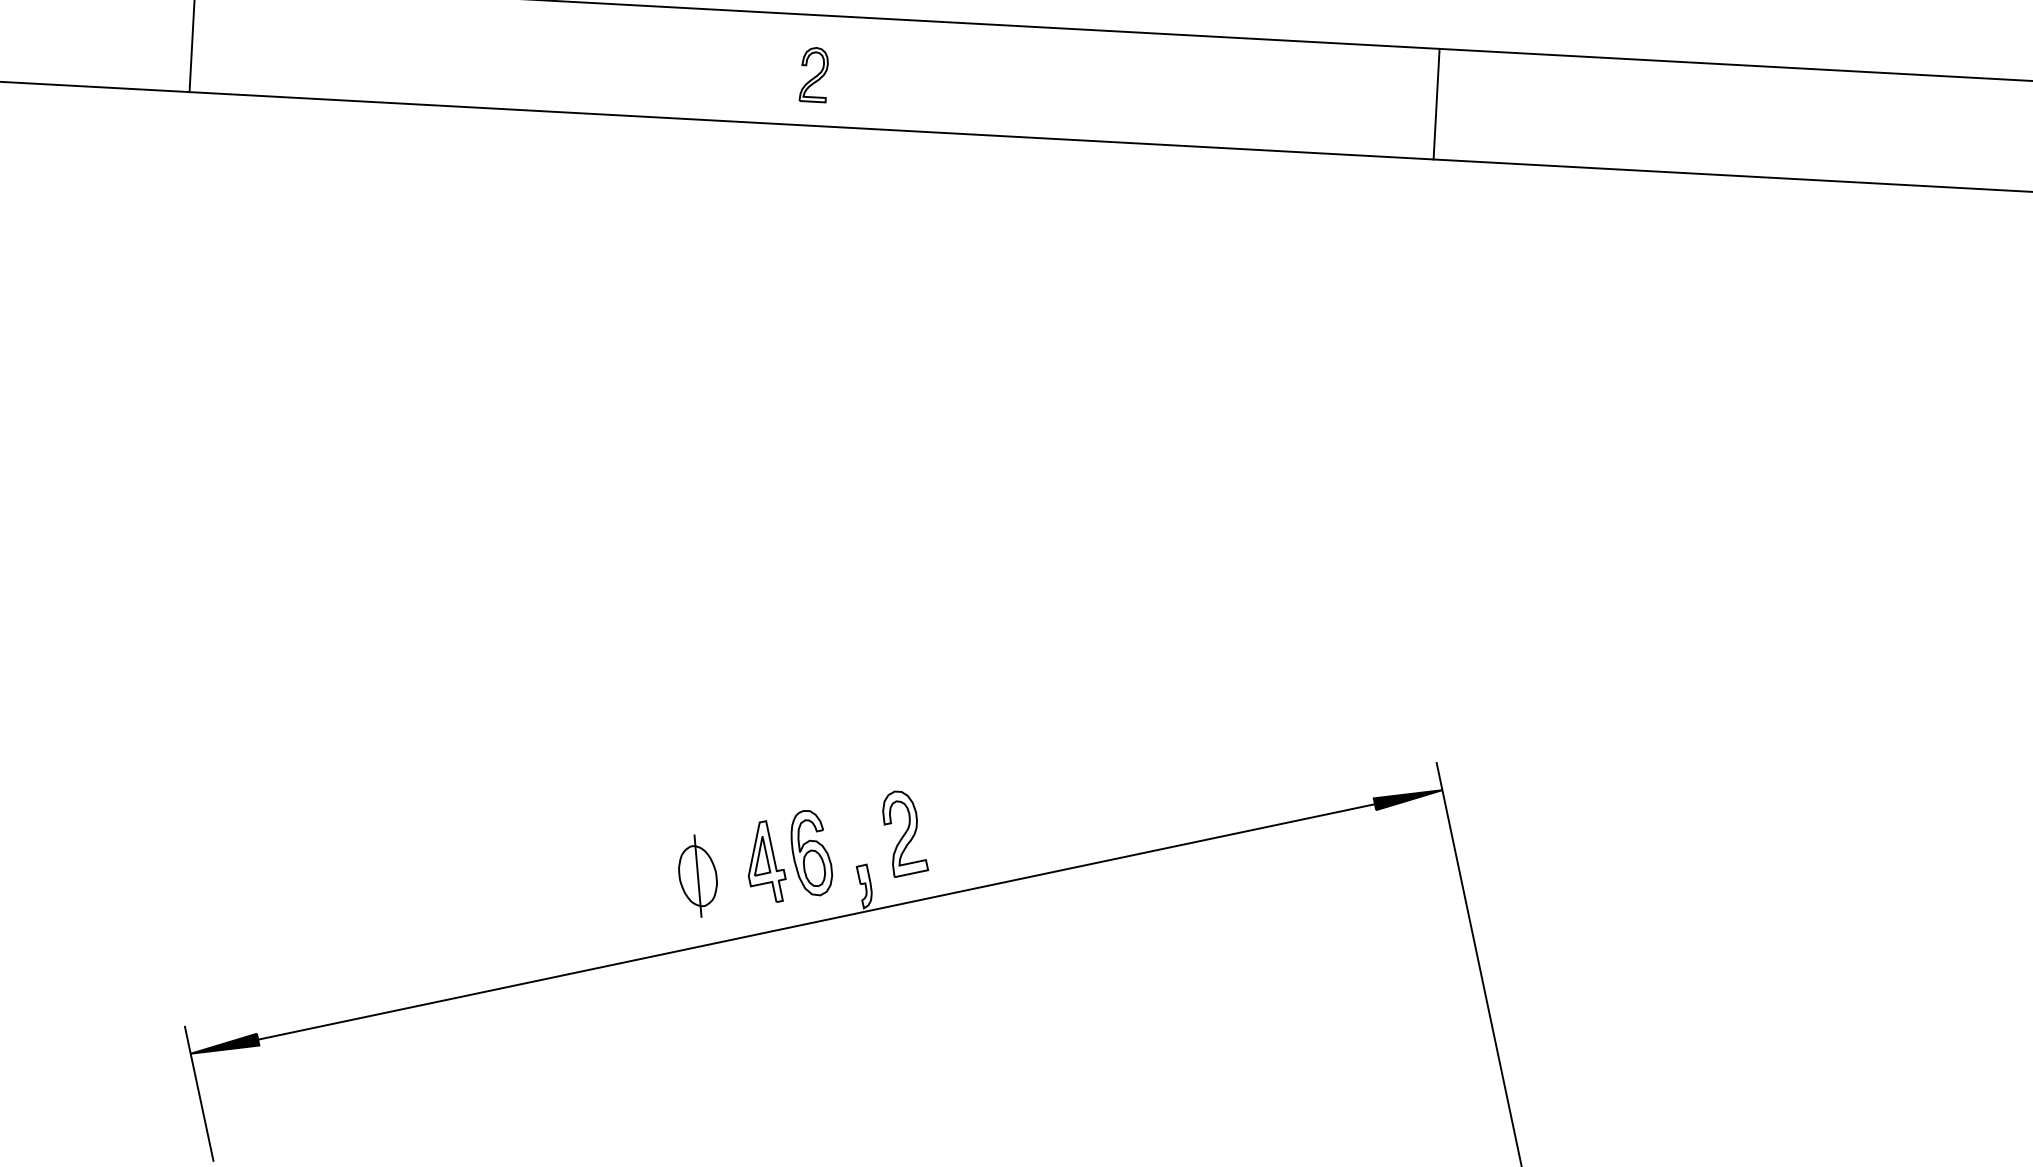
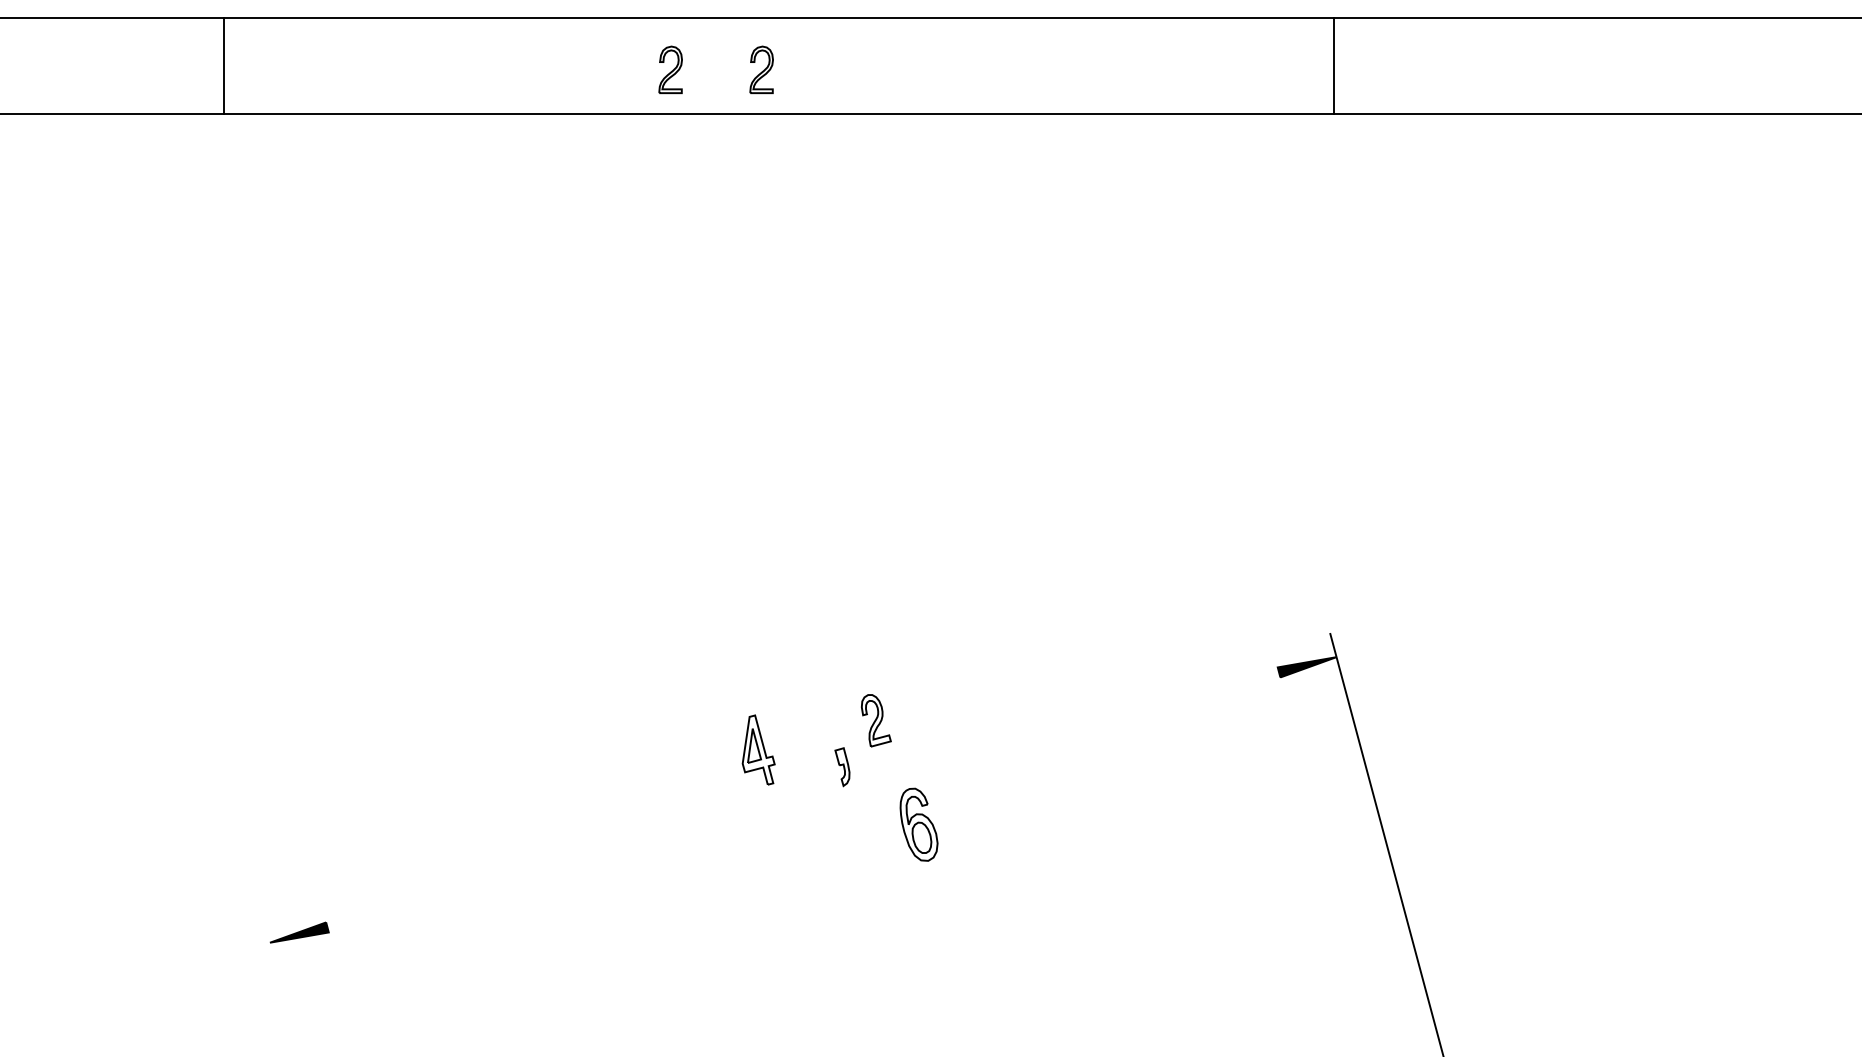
part: (708, 68) -> (670, 69), added
line: (1436, 103) -> (1333, 65), moved
part: (906, 834) -> (876, 720), size x0.7
part: (811, 852) -> (918, 824), moved
part: (697, 875) -> (698, 765), removed
line: (815, 921) -> (802, 799), removed
line: (198, 1093) -> (278, 976), removed

